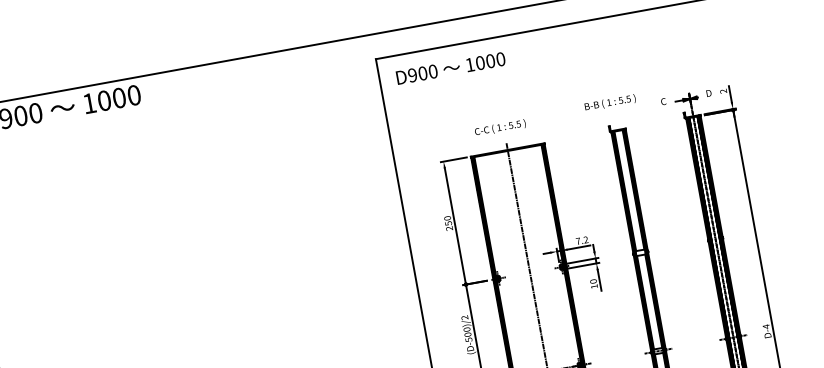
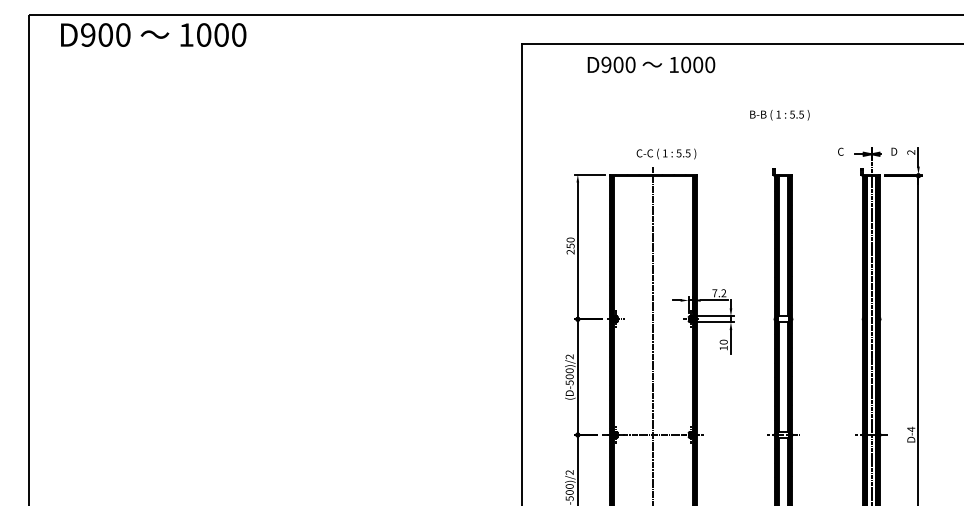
text: (450, 68) -> (651, 64), moved
text: (610, 103) -> (779, 115), moved
text: (500, 127) -> (666, 153), moved

